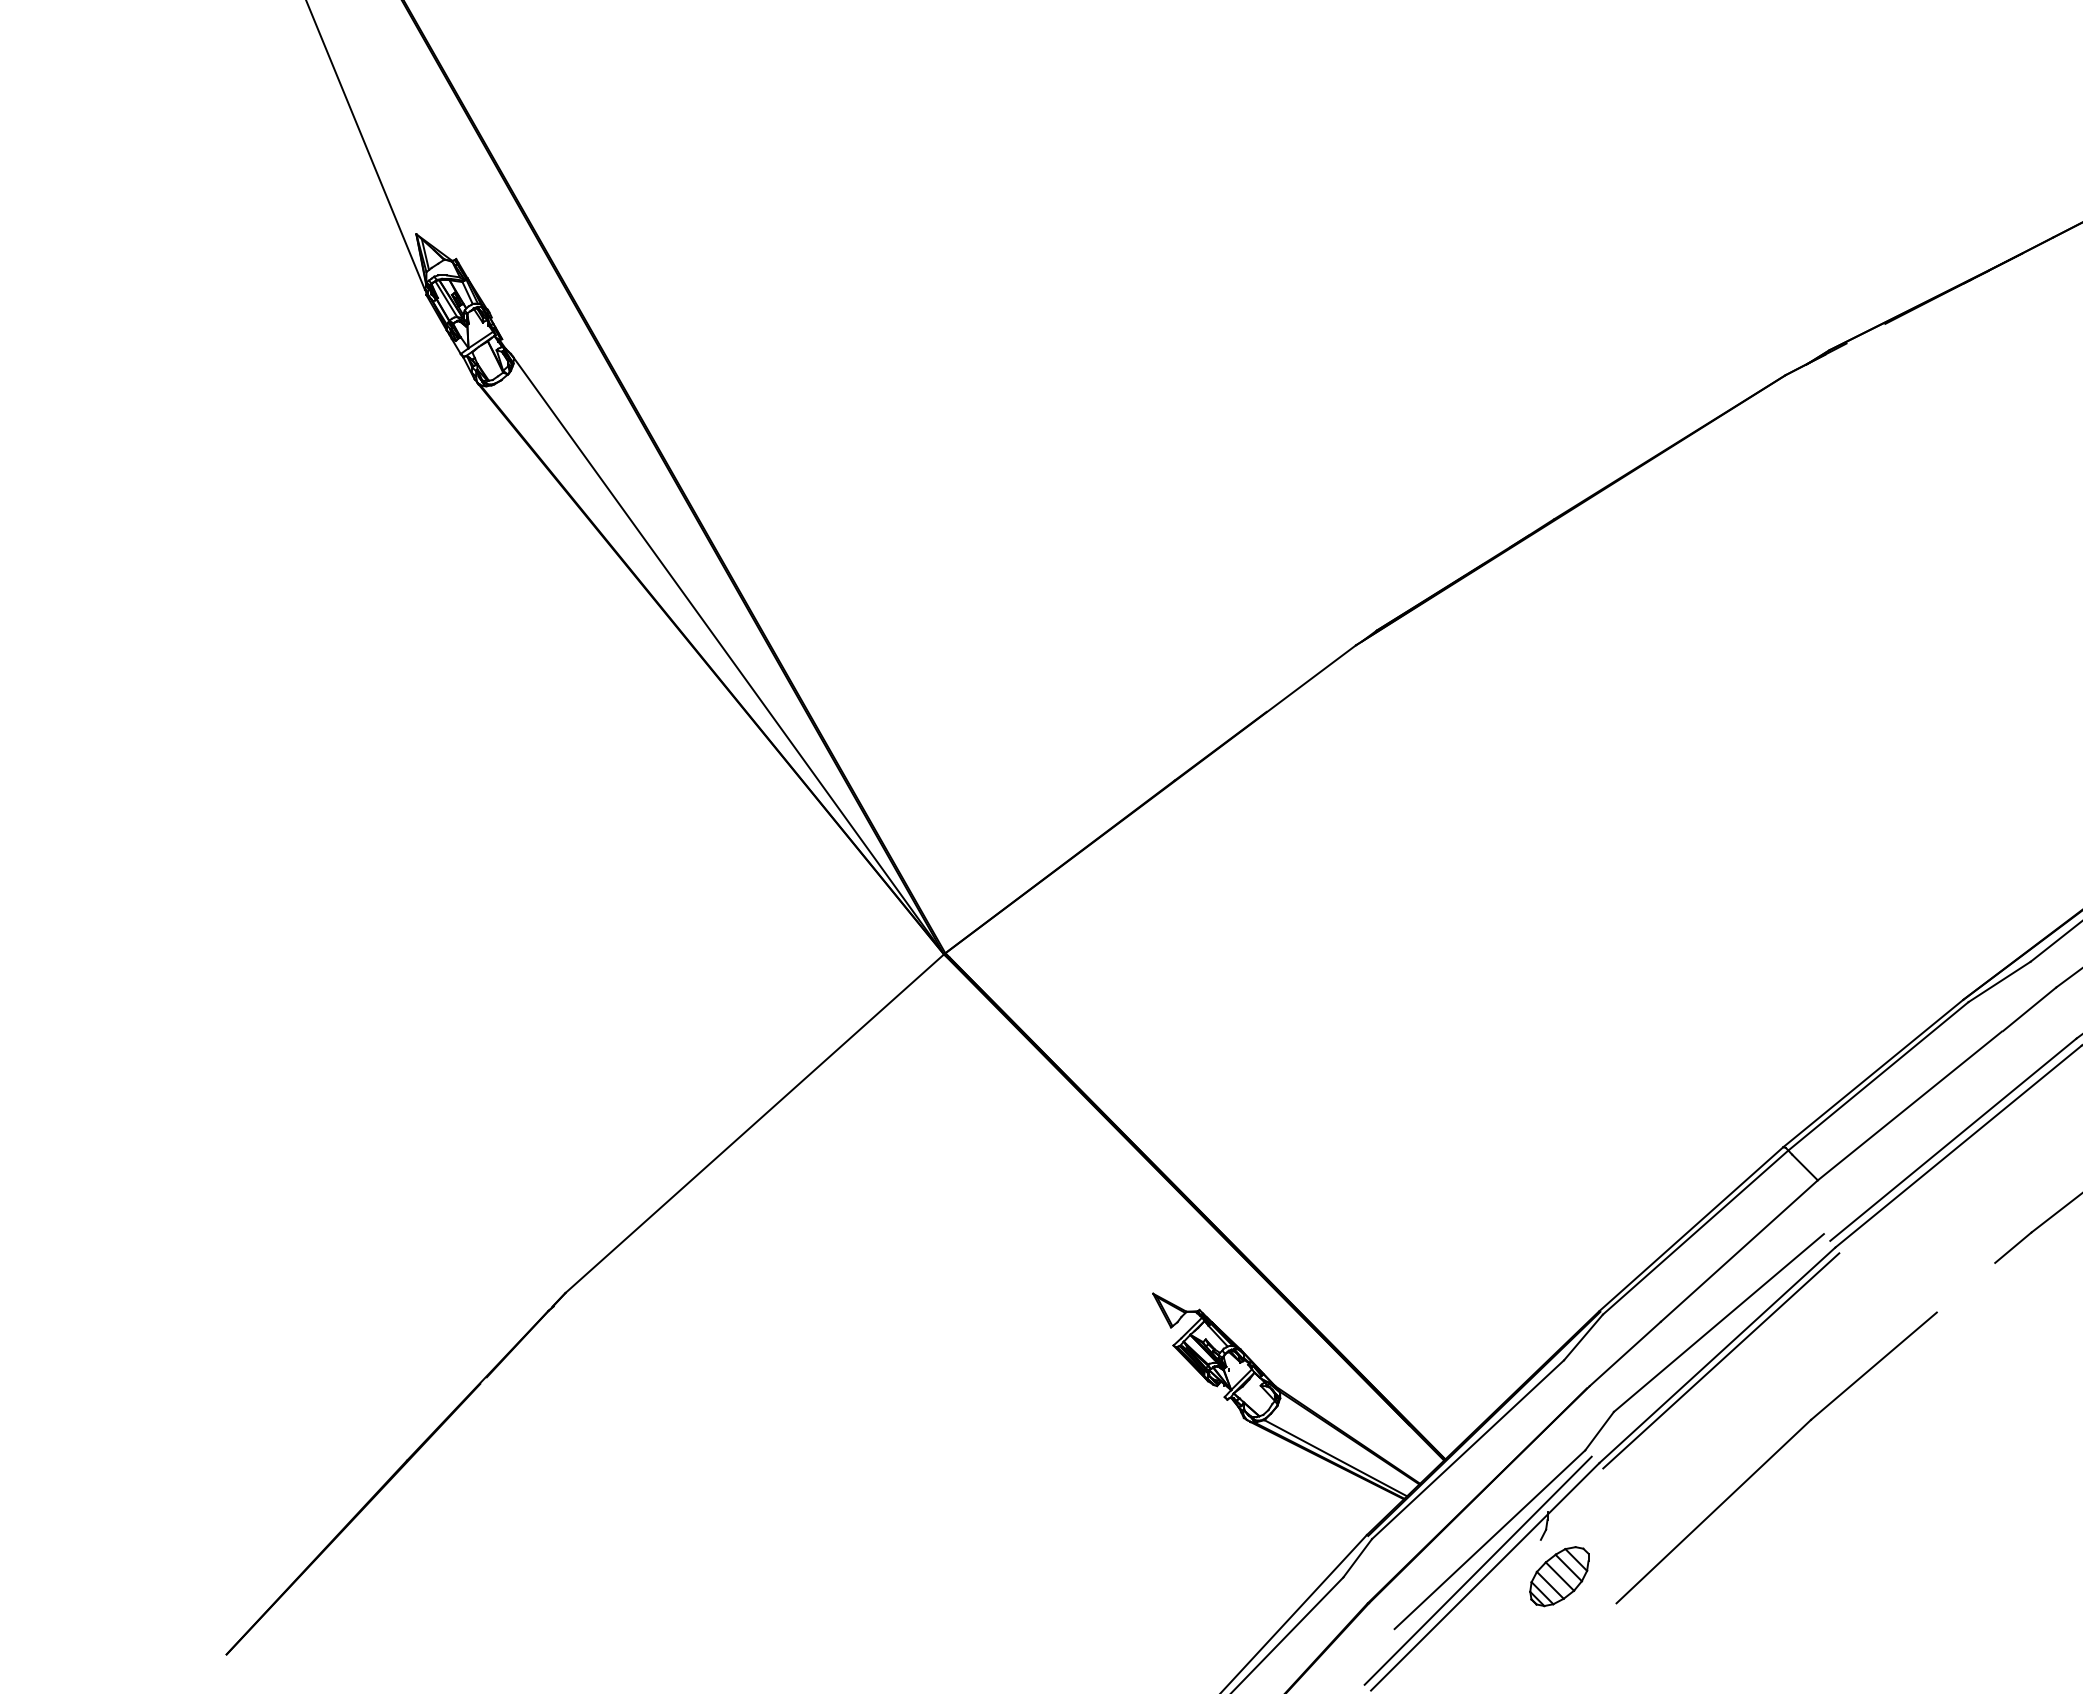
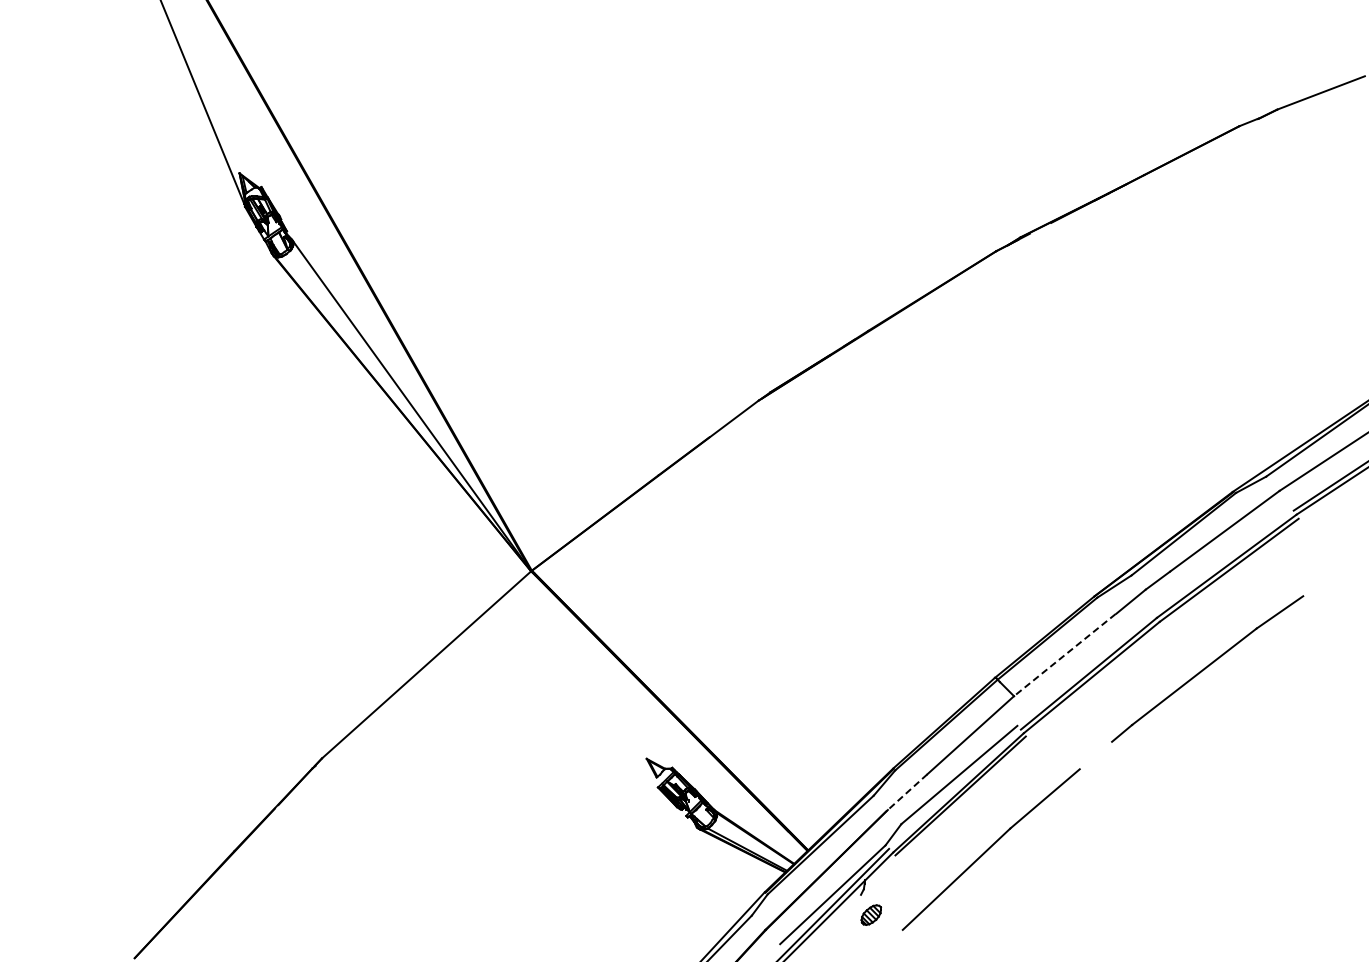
line: (1909, 1106) -> (1064, 655), solid -> dashed
line: (1625, 1354) -> (907, 792), solid -> dashed
part: (1559, 1575) -> (871, 914), size x0.6

